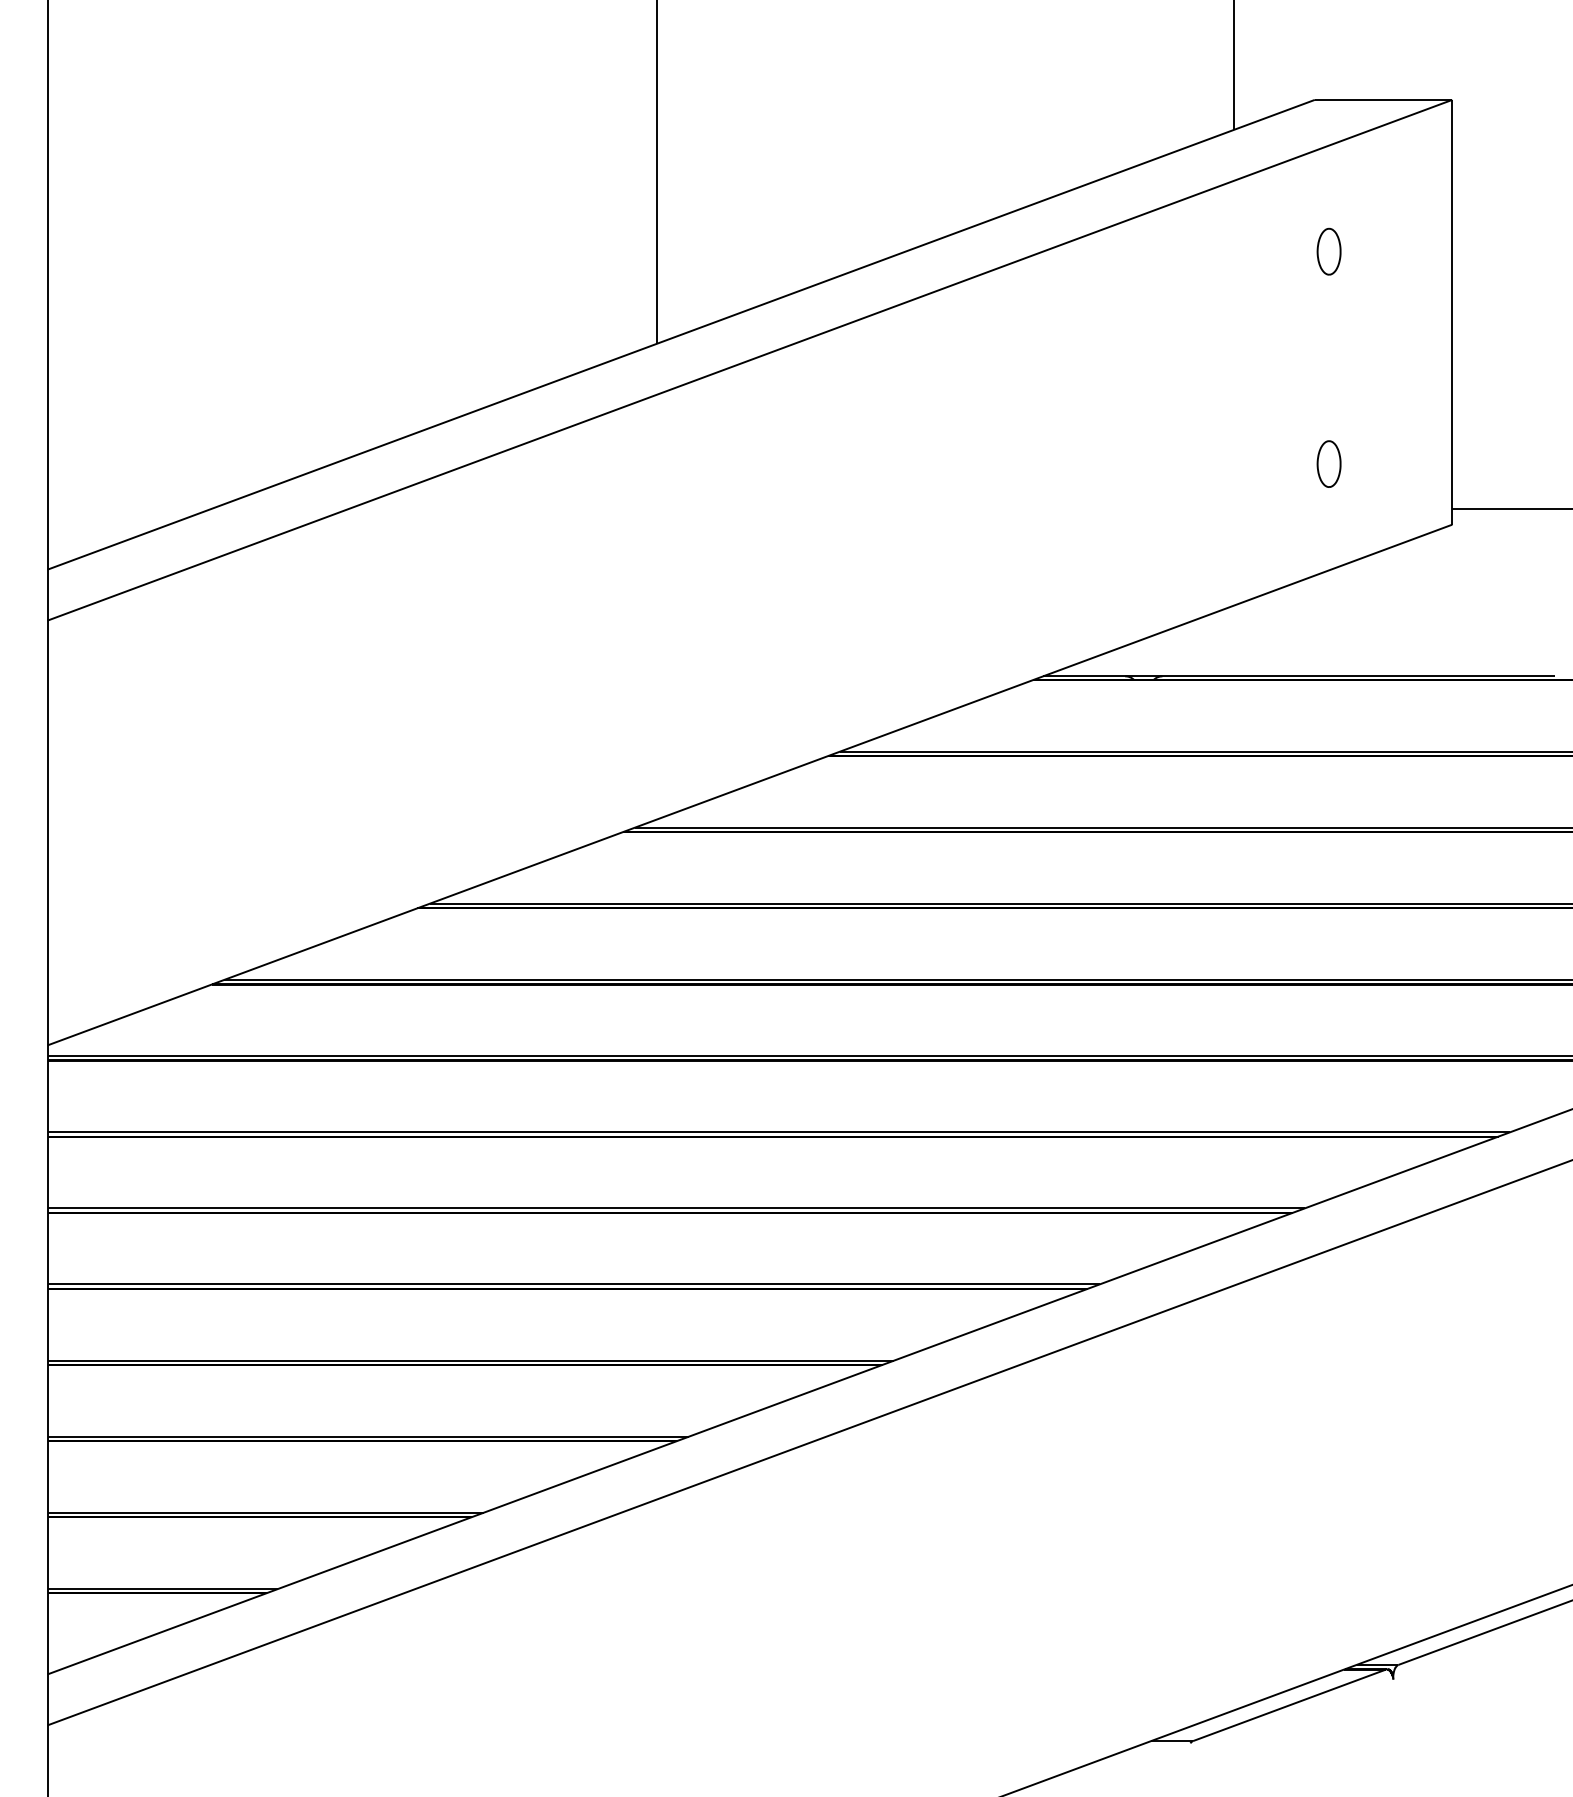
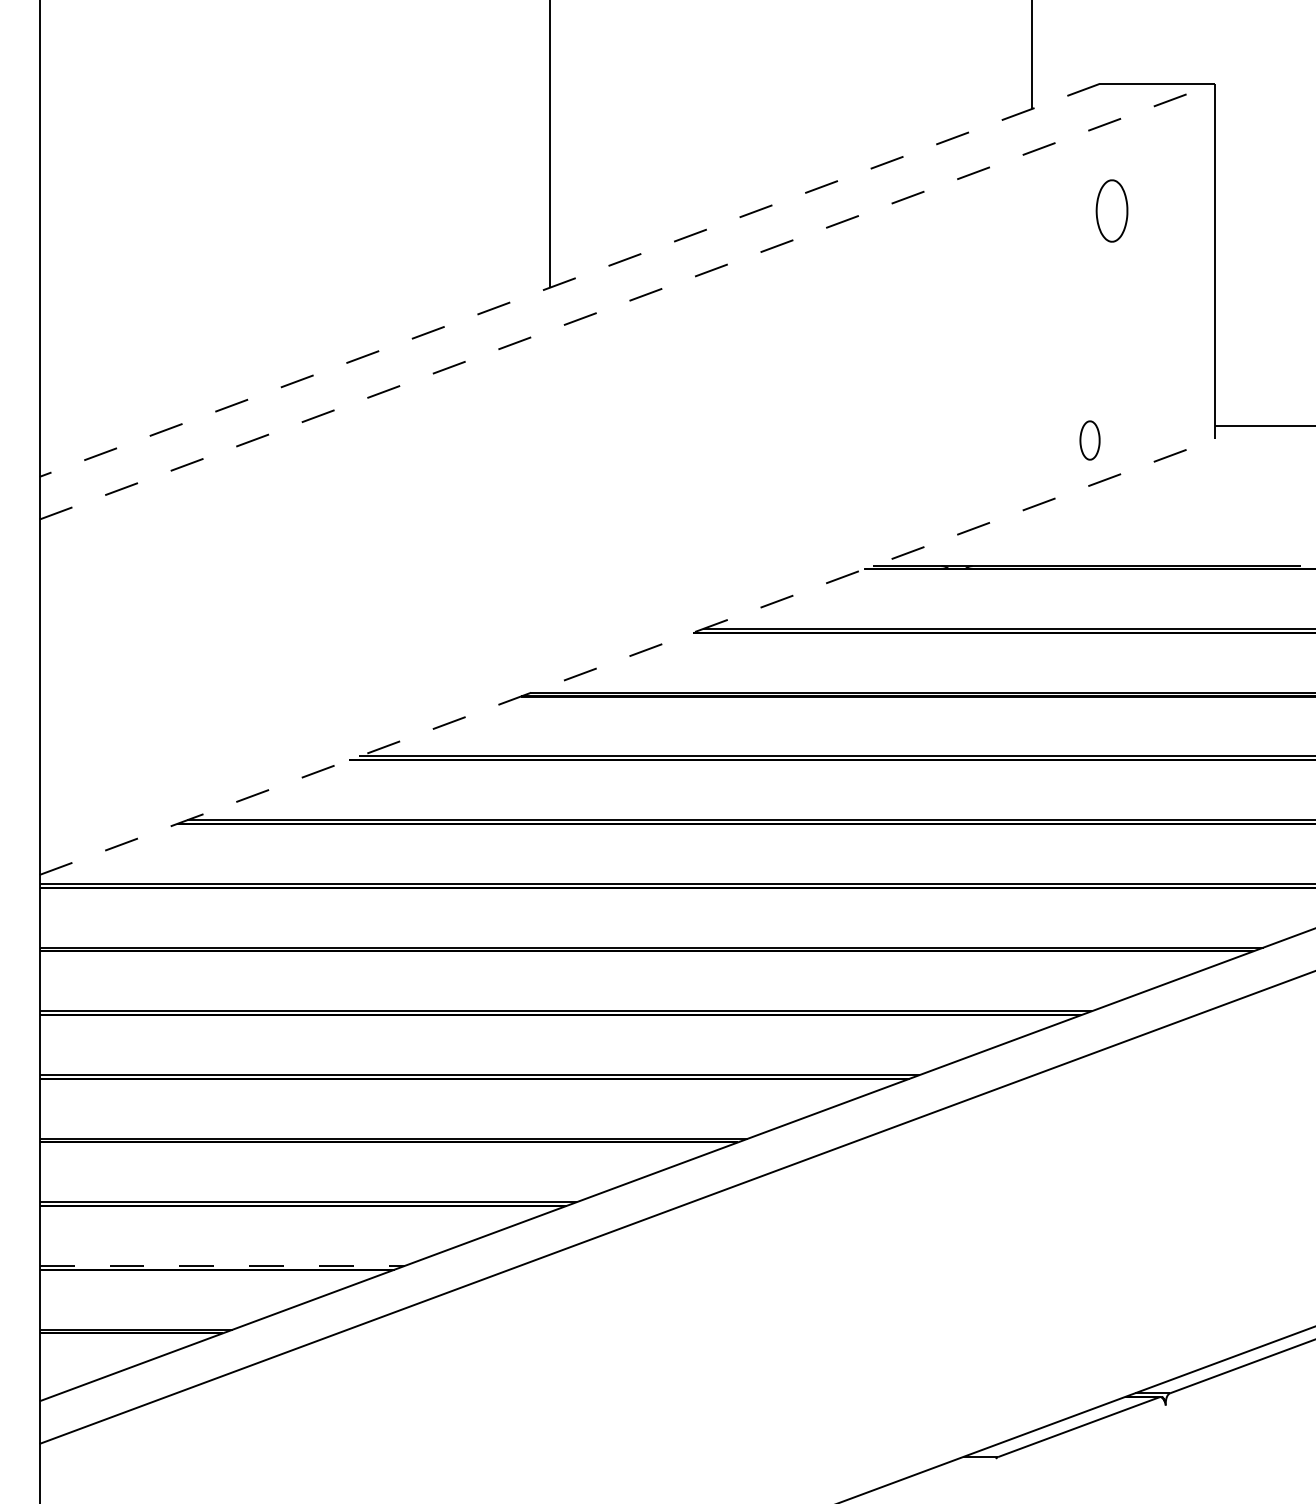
part: (1328, 251) -> (1111, 210), size x1.6
line: (680, 335) -> (569, 280), solid -> dashed
line: (750, 360) -> (627, 301), solid -> dashed
part: (1328, 464) -> (1089, 440), moved
line: (750, 785) -> (627, 657), solid -> dashed
line: (266, 1512) -> (222, 1265), solid -> dashed

